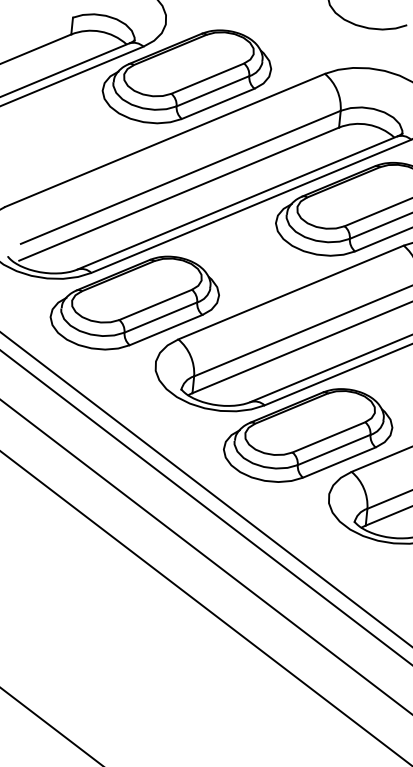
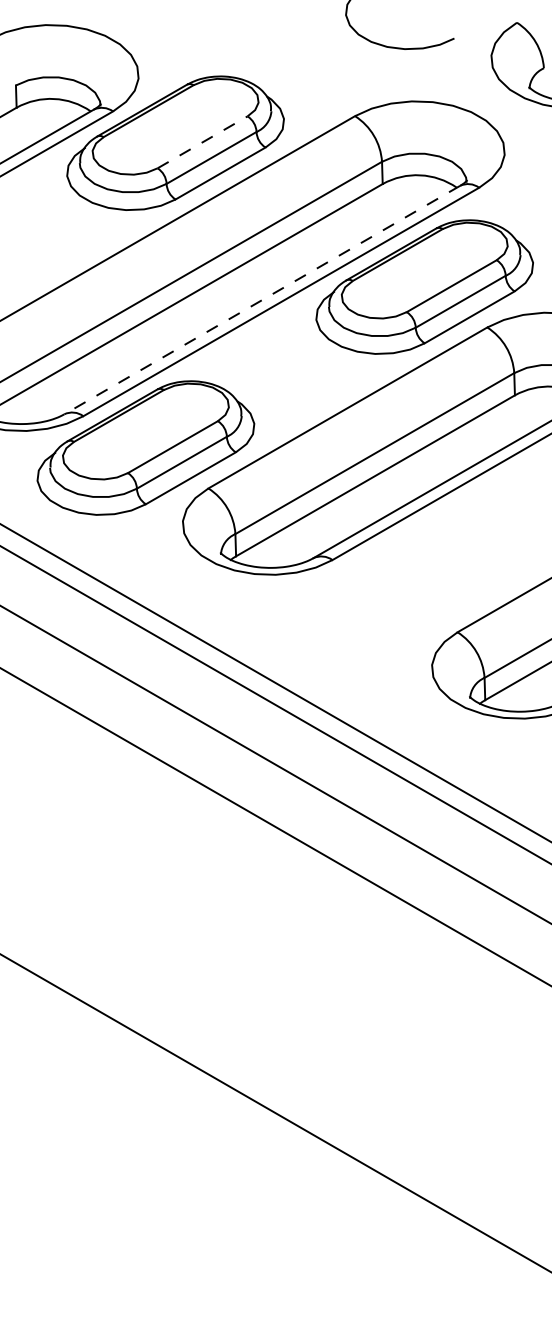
line: (207, 78) -> (202, 142), solid -> dashed
line: (236, 203) -> (261, 300), solid -> dashed
part: (308, 435) -> (394, 591), removed

